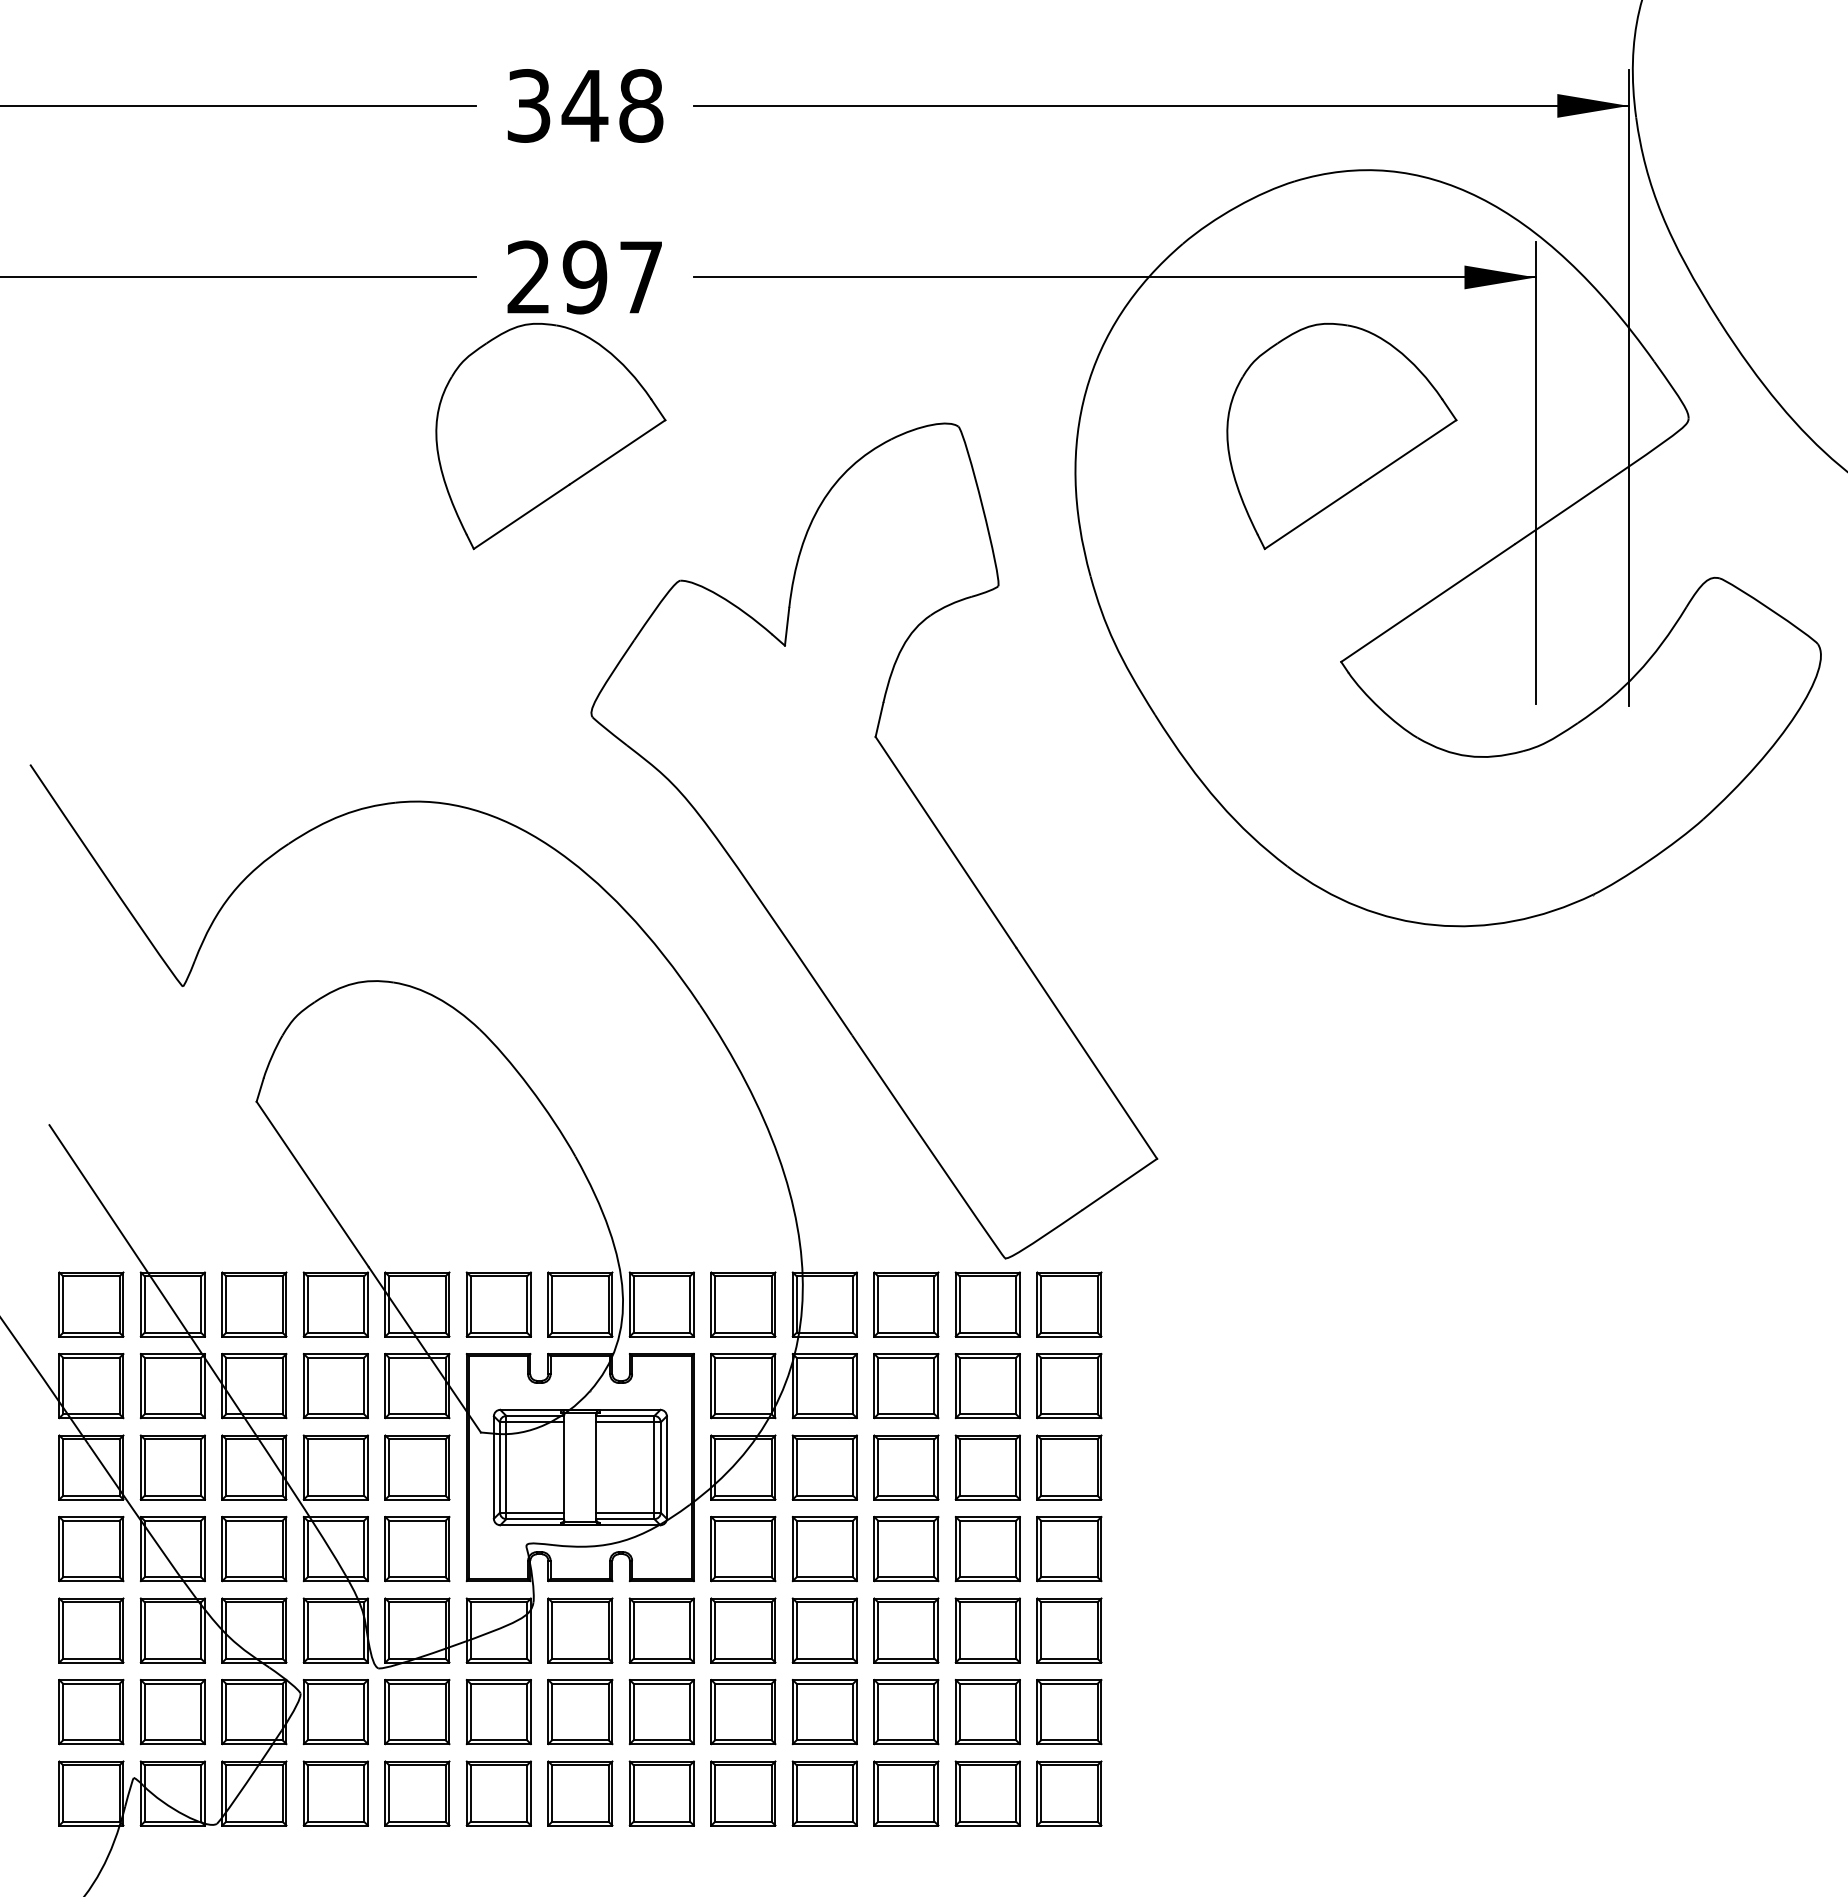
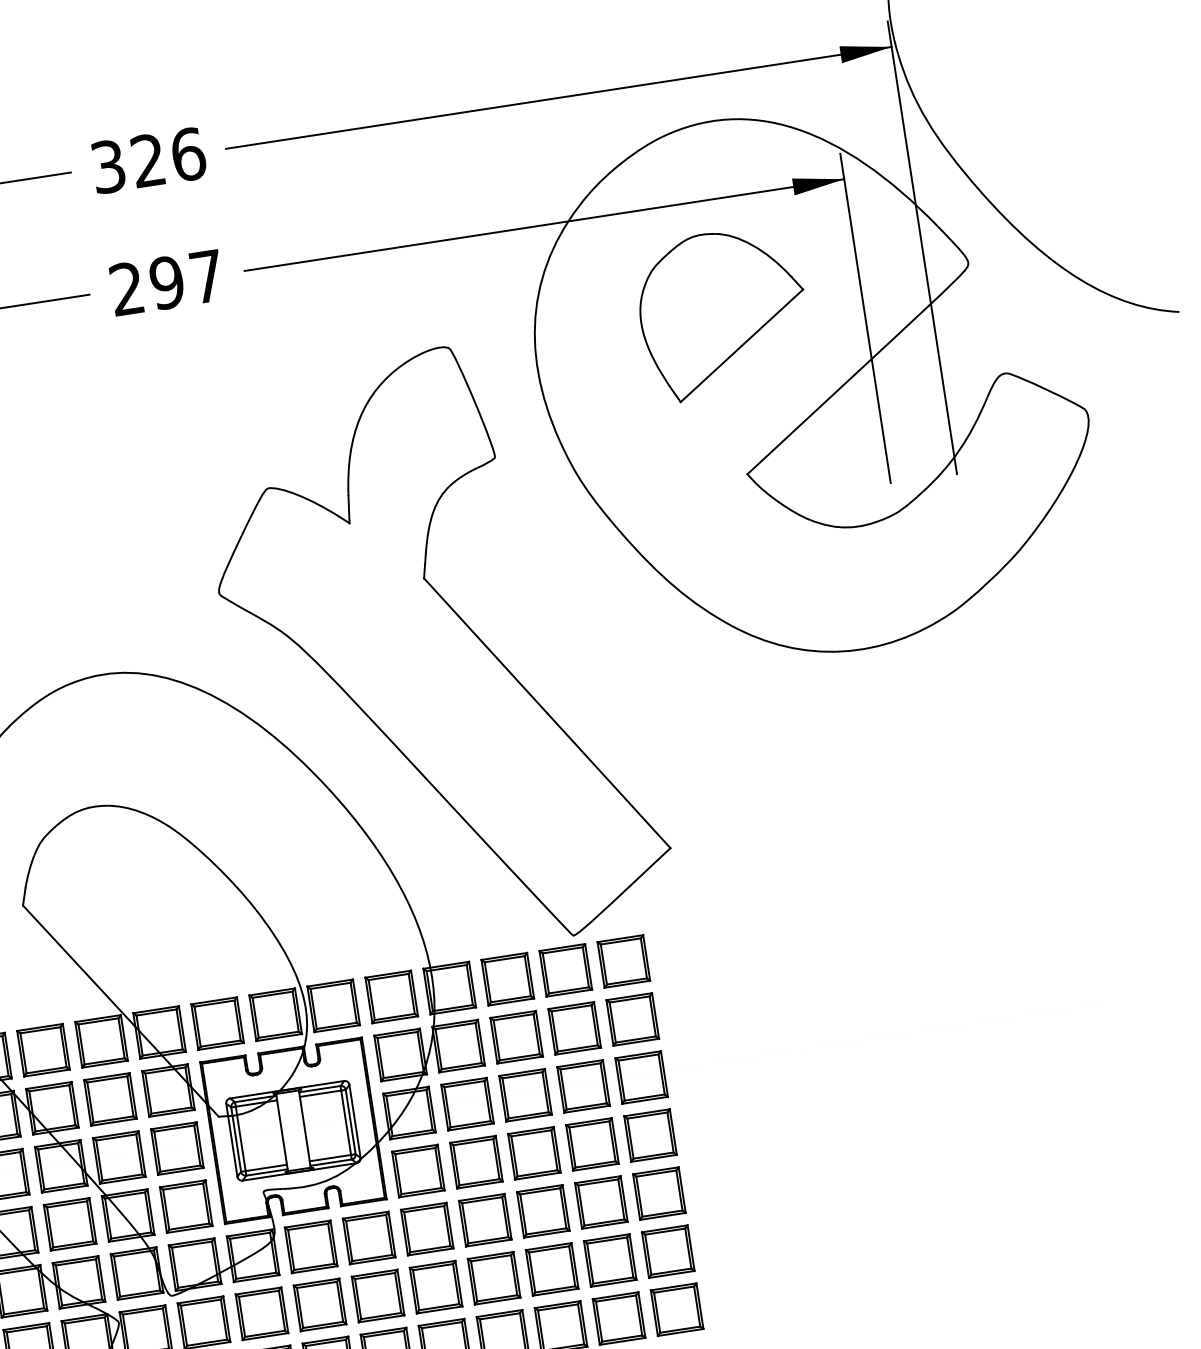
text: (612, 105) -> (167, 157), 348 -> 326
part: (550, 436) -> (159, 399), removed

